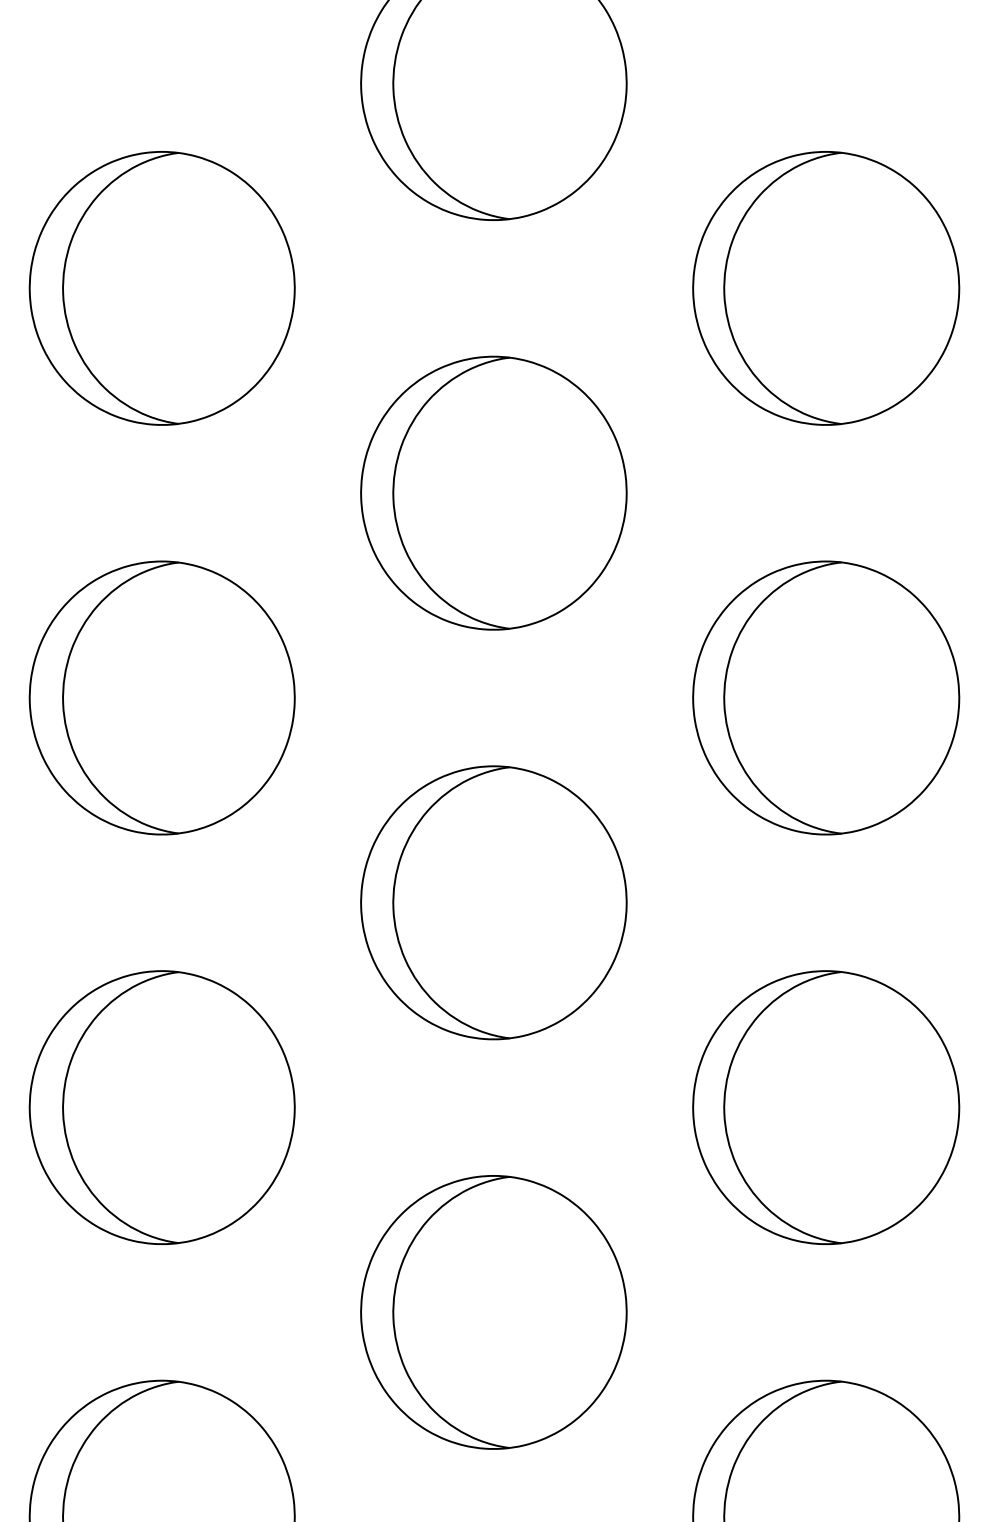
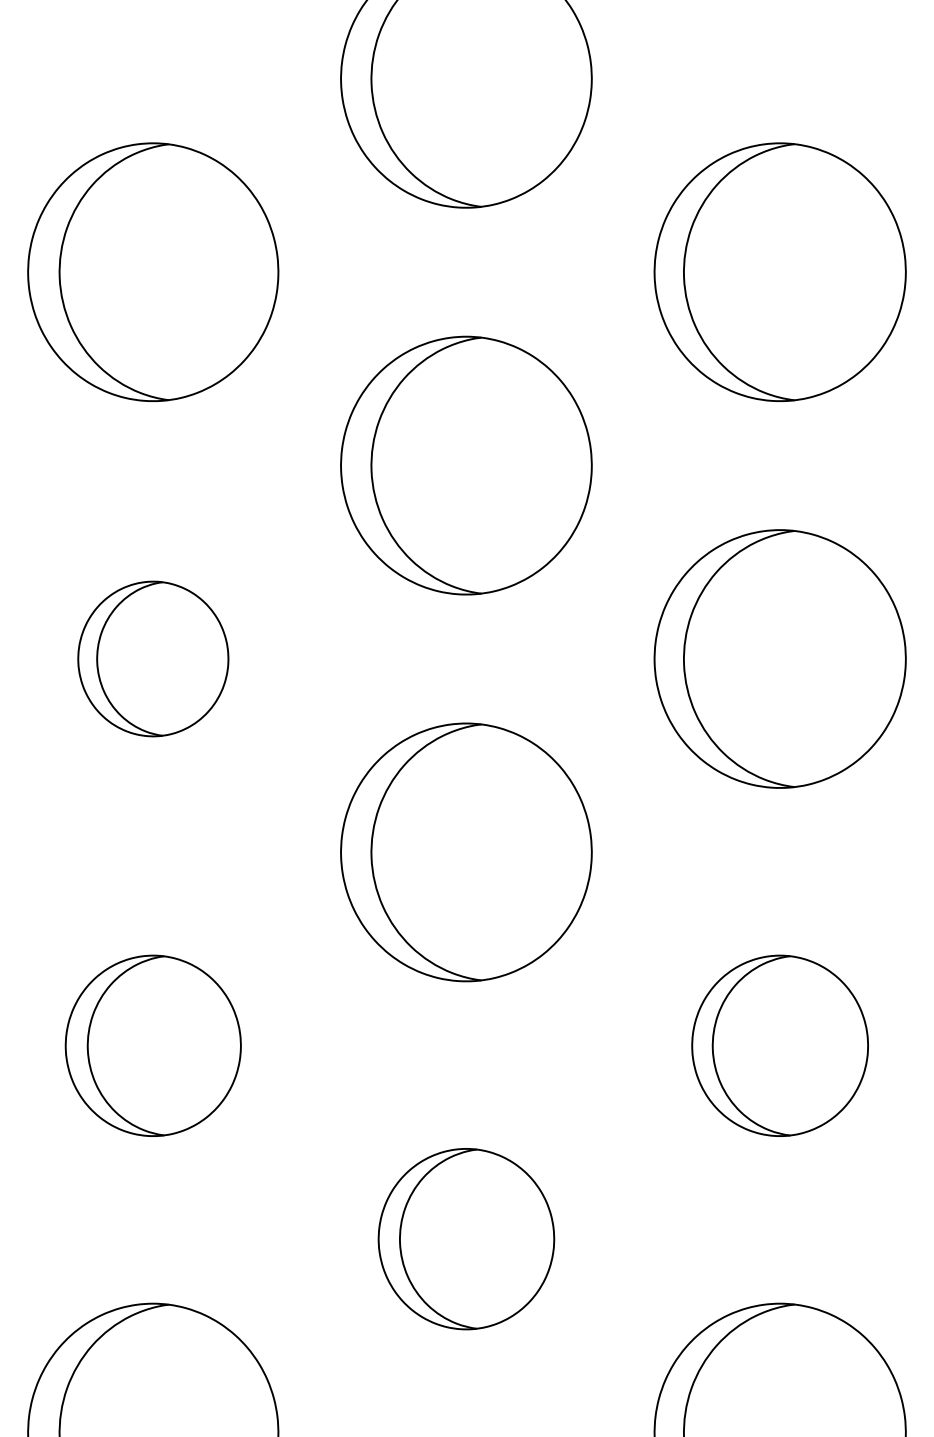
part: (162, 697) -> (153, 658), size x0.6
part: (162, 1107) -> (153, 1045), size x0.7
part: (825, 1107) -> (779, 1045), size x0.7
part: (493, 1311) -> (466, 1238), size x0.7

